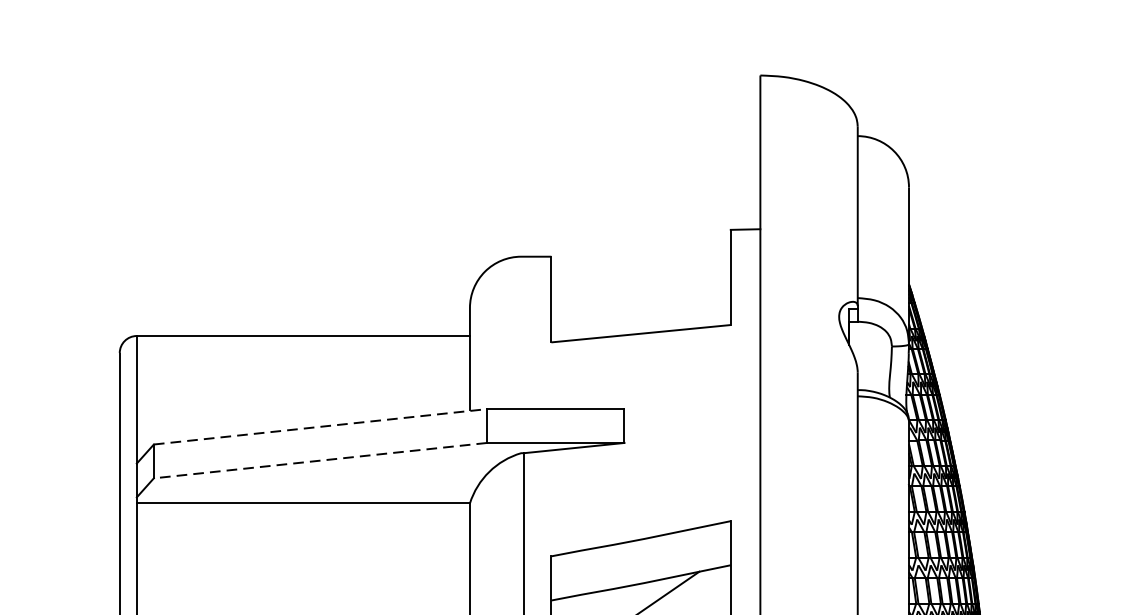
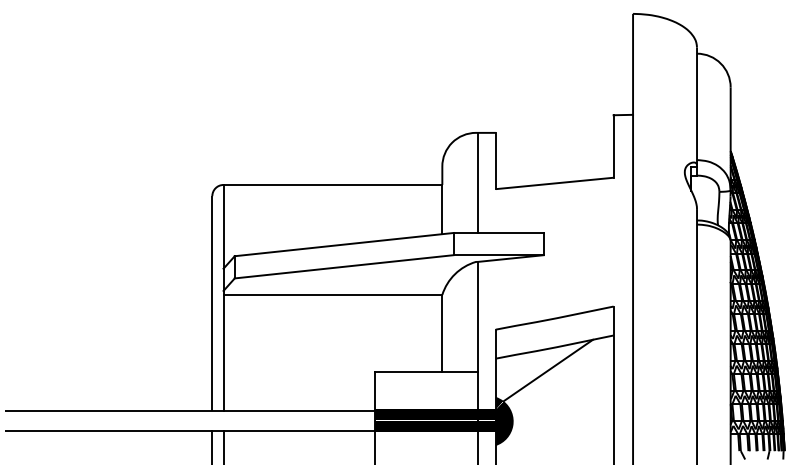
line: (523, 332) -> (477, 182), added
line: (320, 426) -> (344, 244), dashed -> solid
line: (319, 460) -> (343, 266), dashed -> solid

